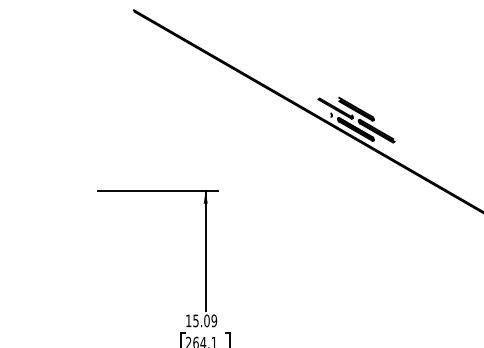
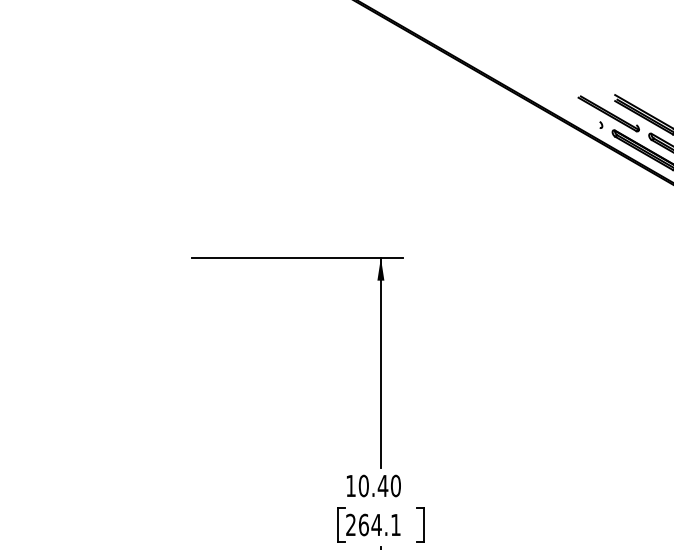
text: (204, 320) -> (378, 485), 15.09 -> 10.40

